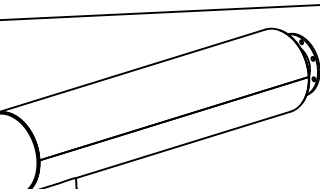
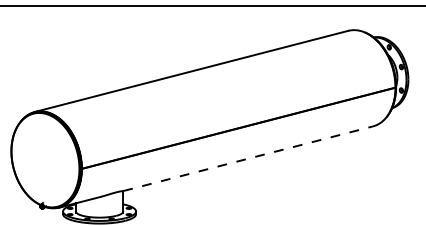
line: (183, 144) -> (248, 158), solid -> dashed

